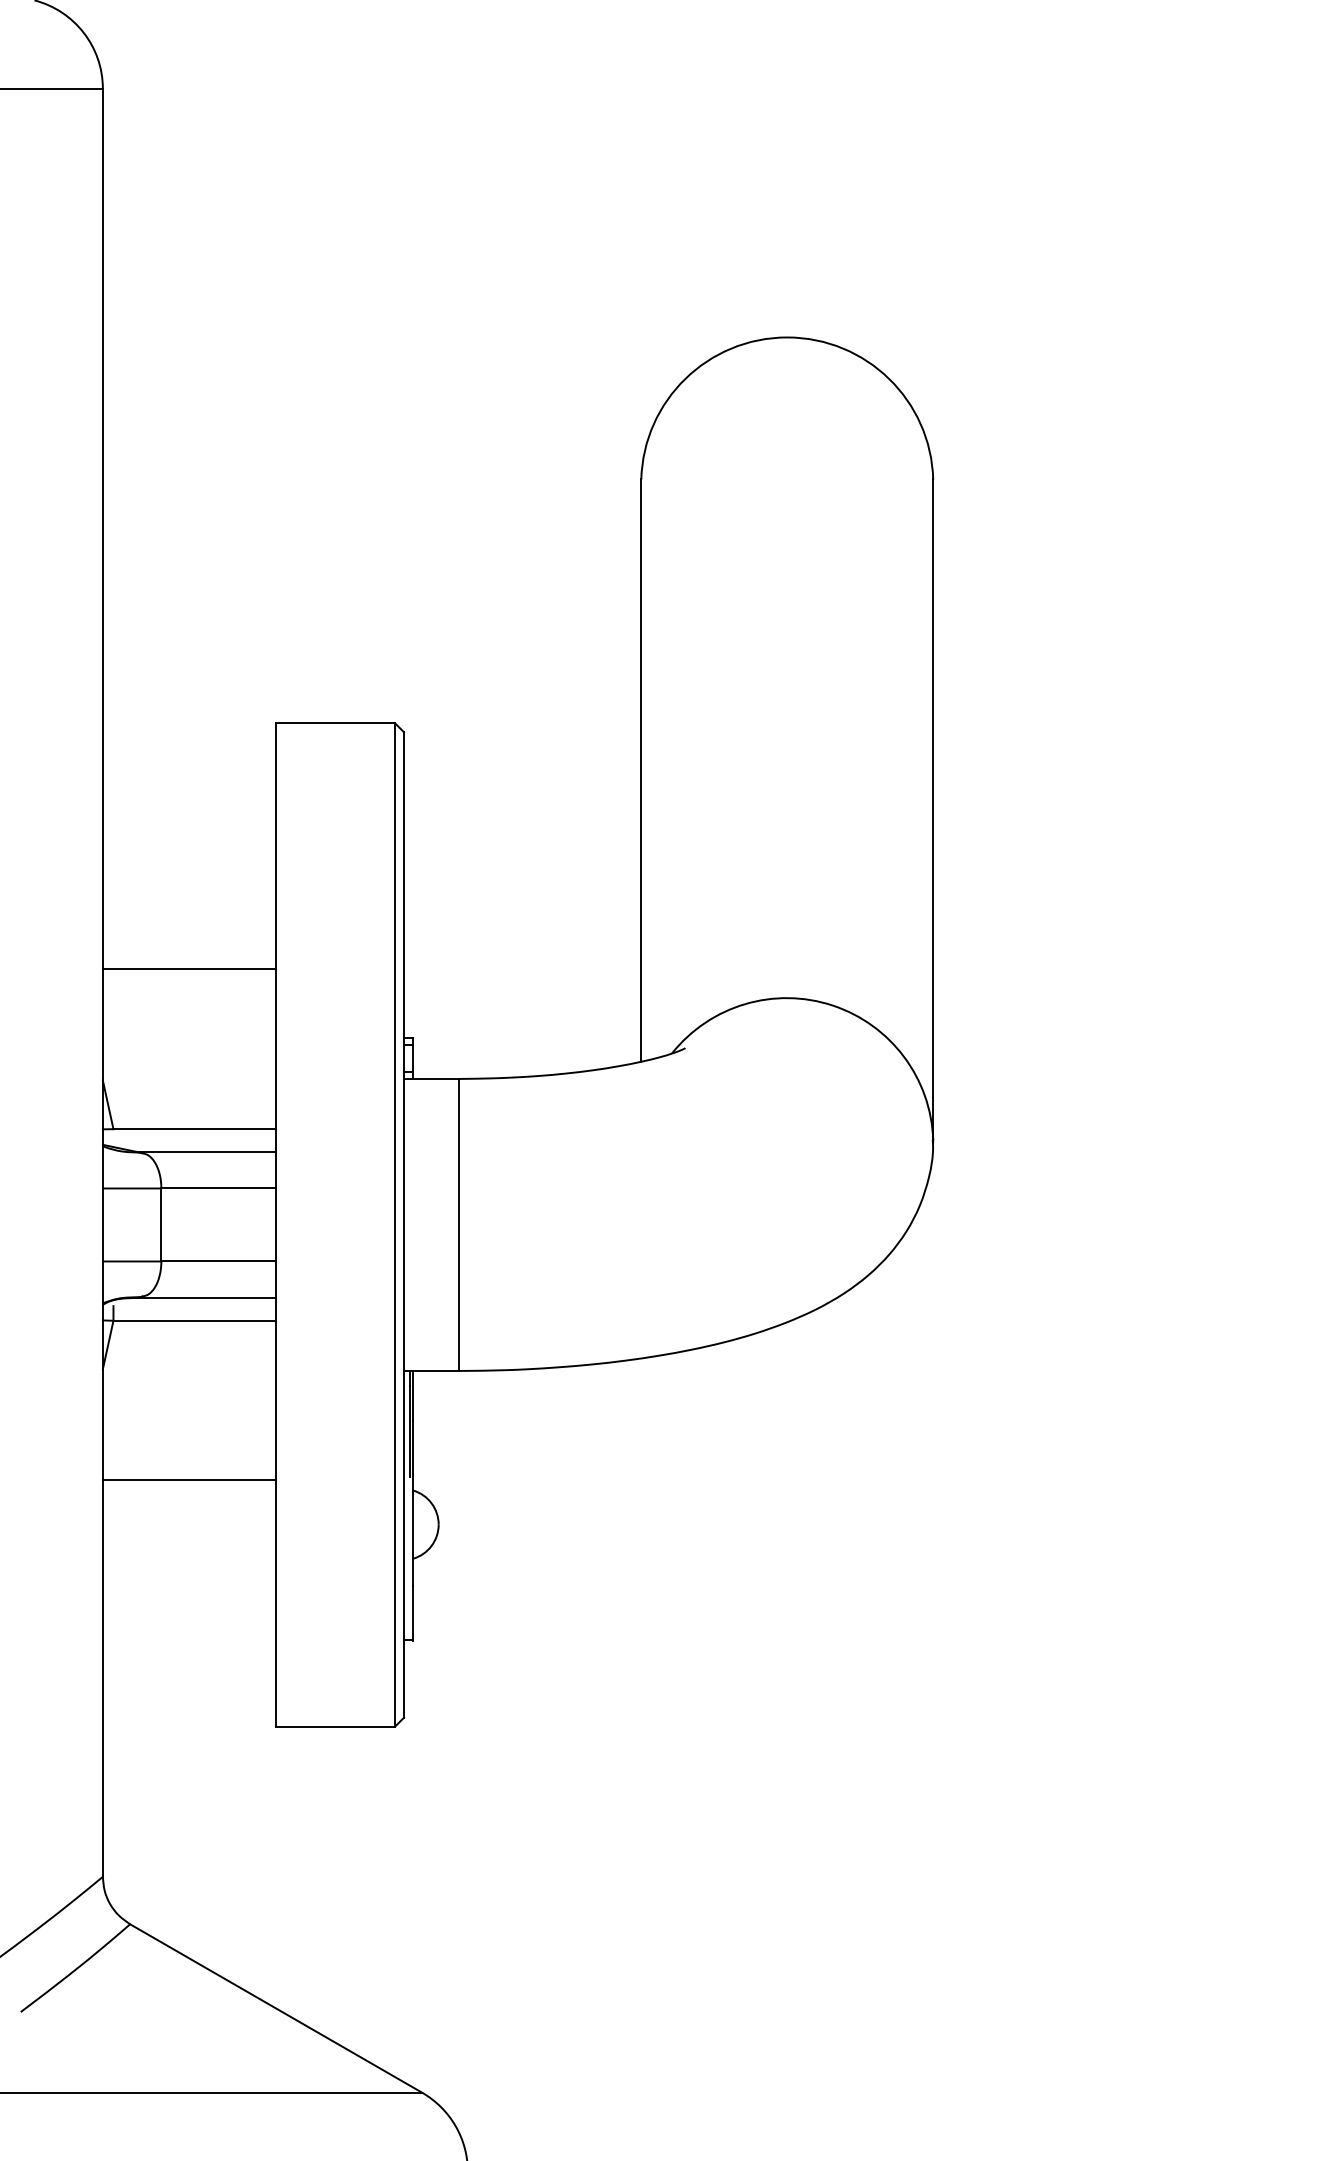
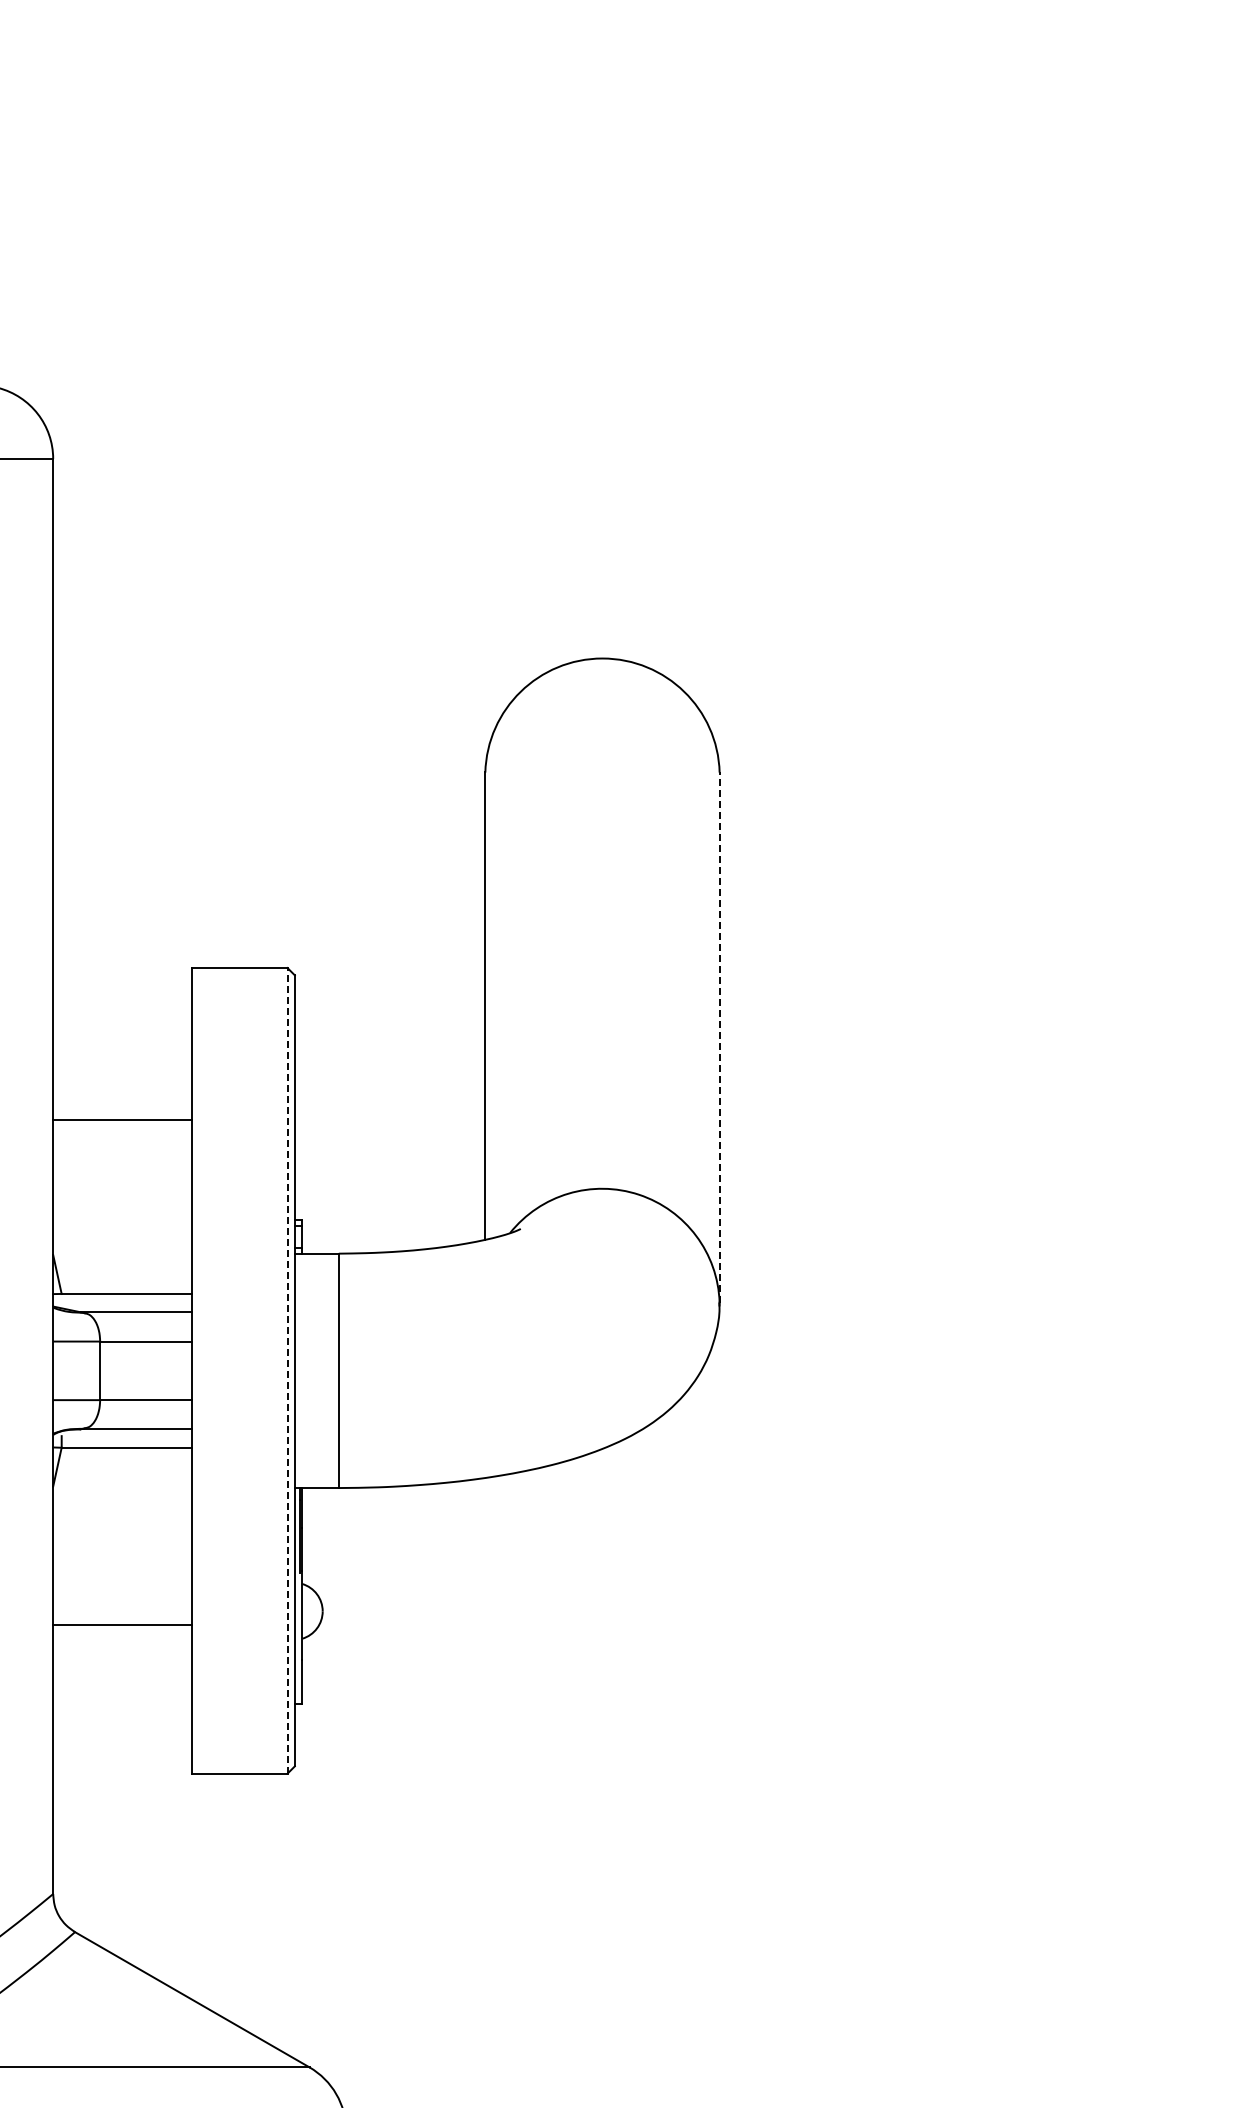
line: (933, 809) -> (719, 1037), solid -> dashed
line: (189, 969) -> (122, 1119), moved
line: (394, 1224) -> (287, 1370), solid -> dashed
line: (189, 1479) -> (122, 1624), moved

